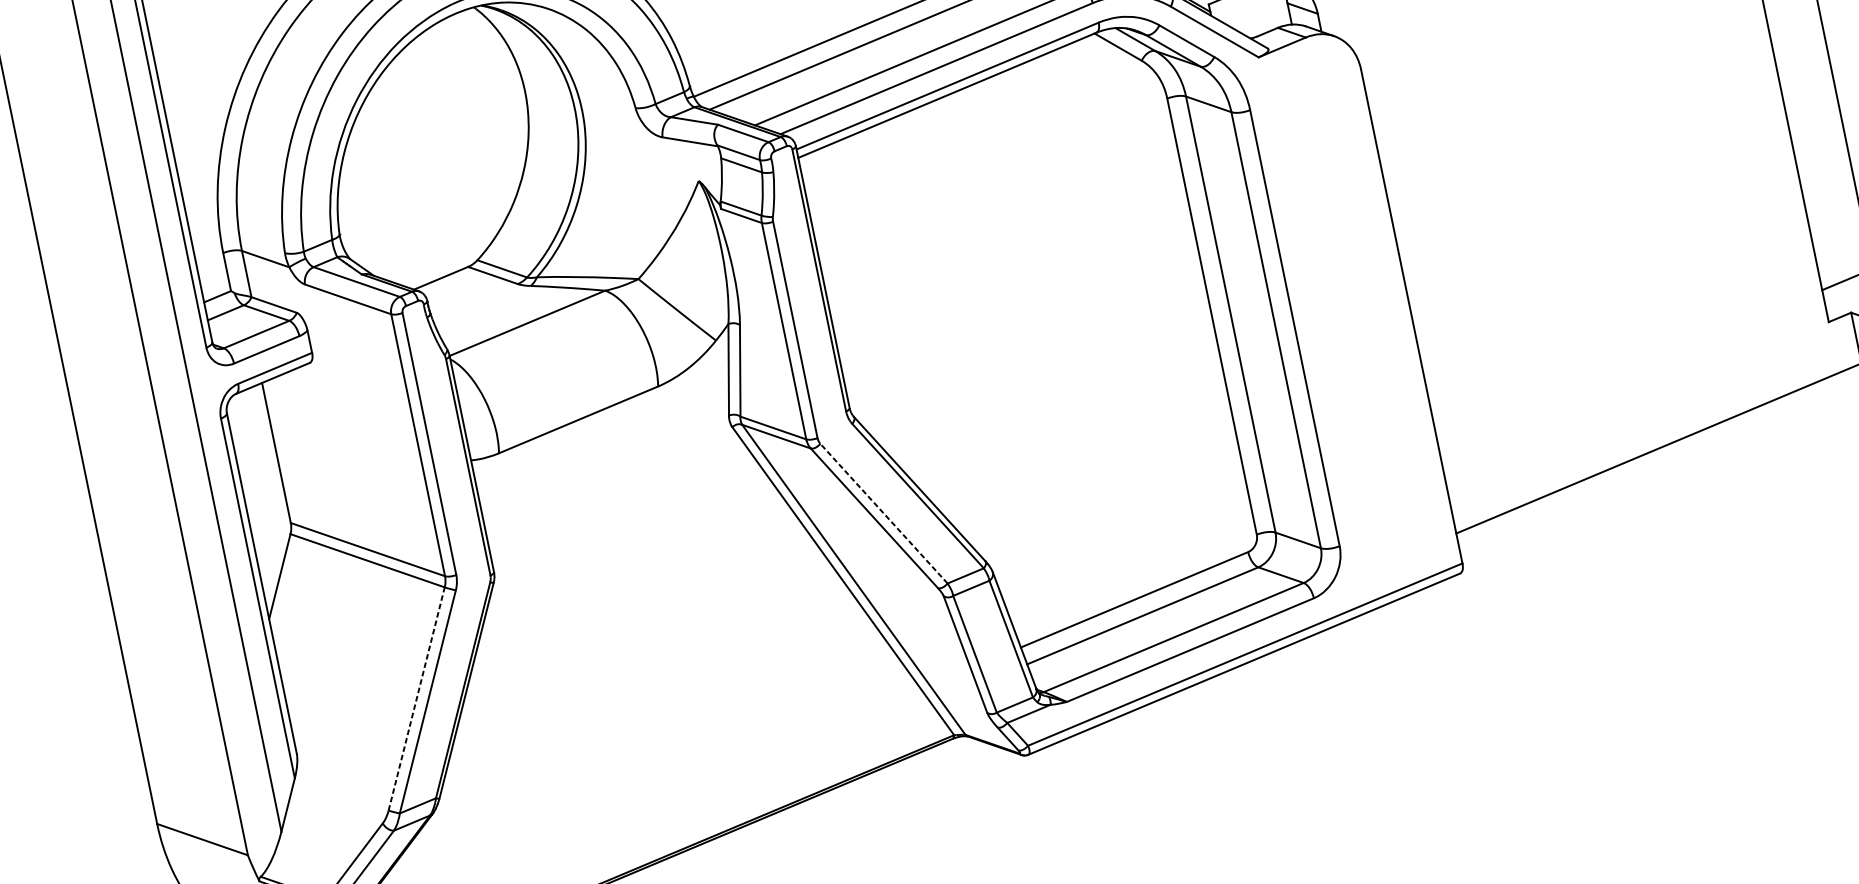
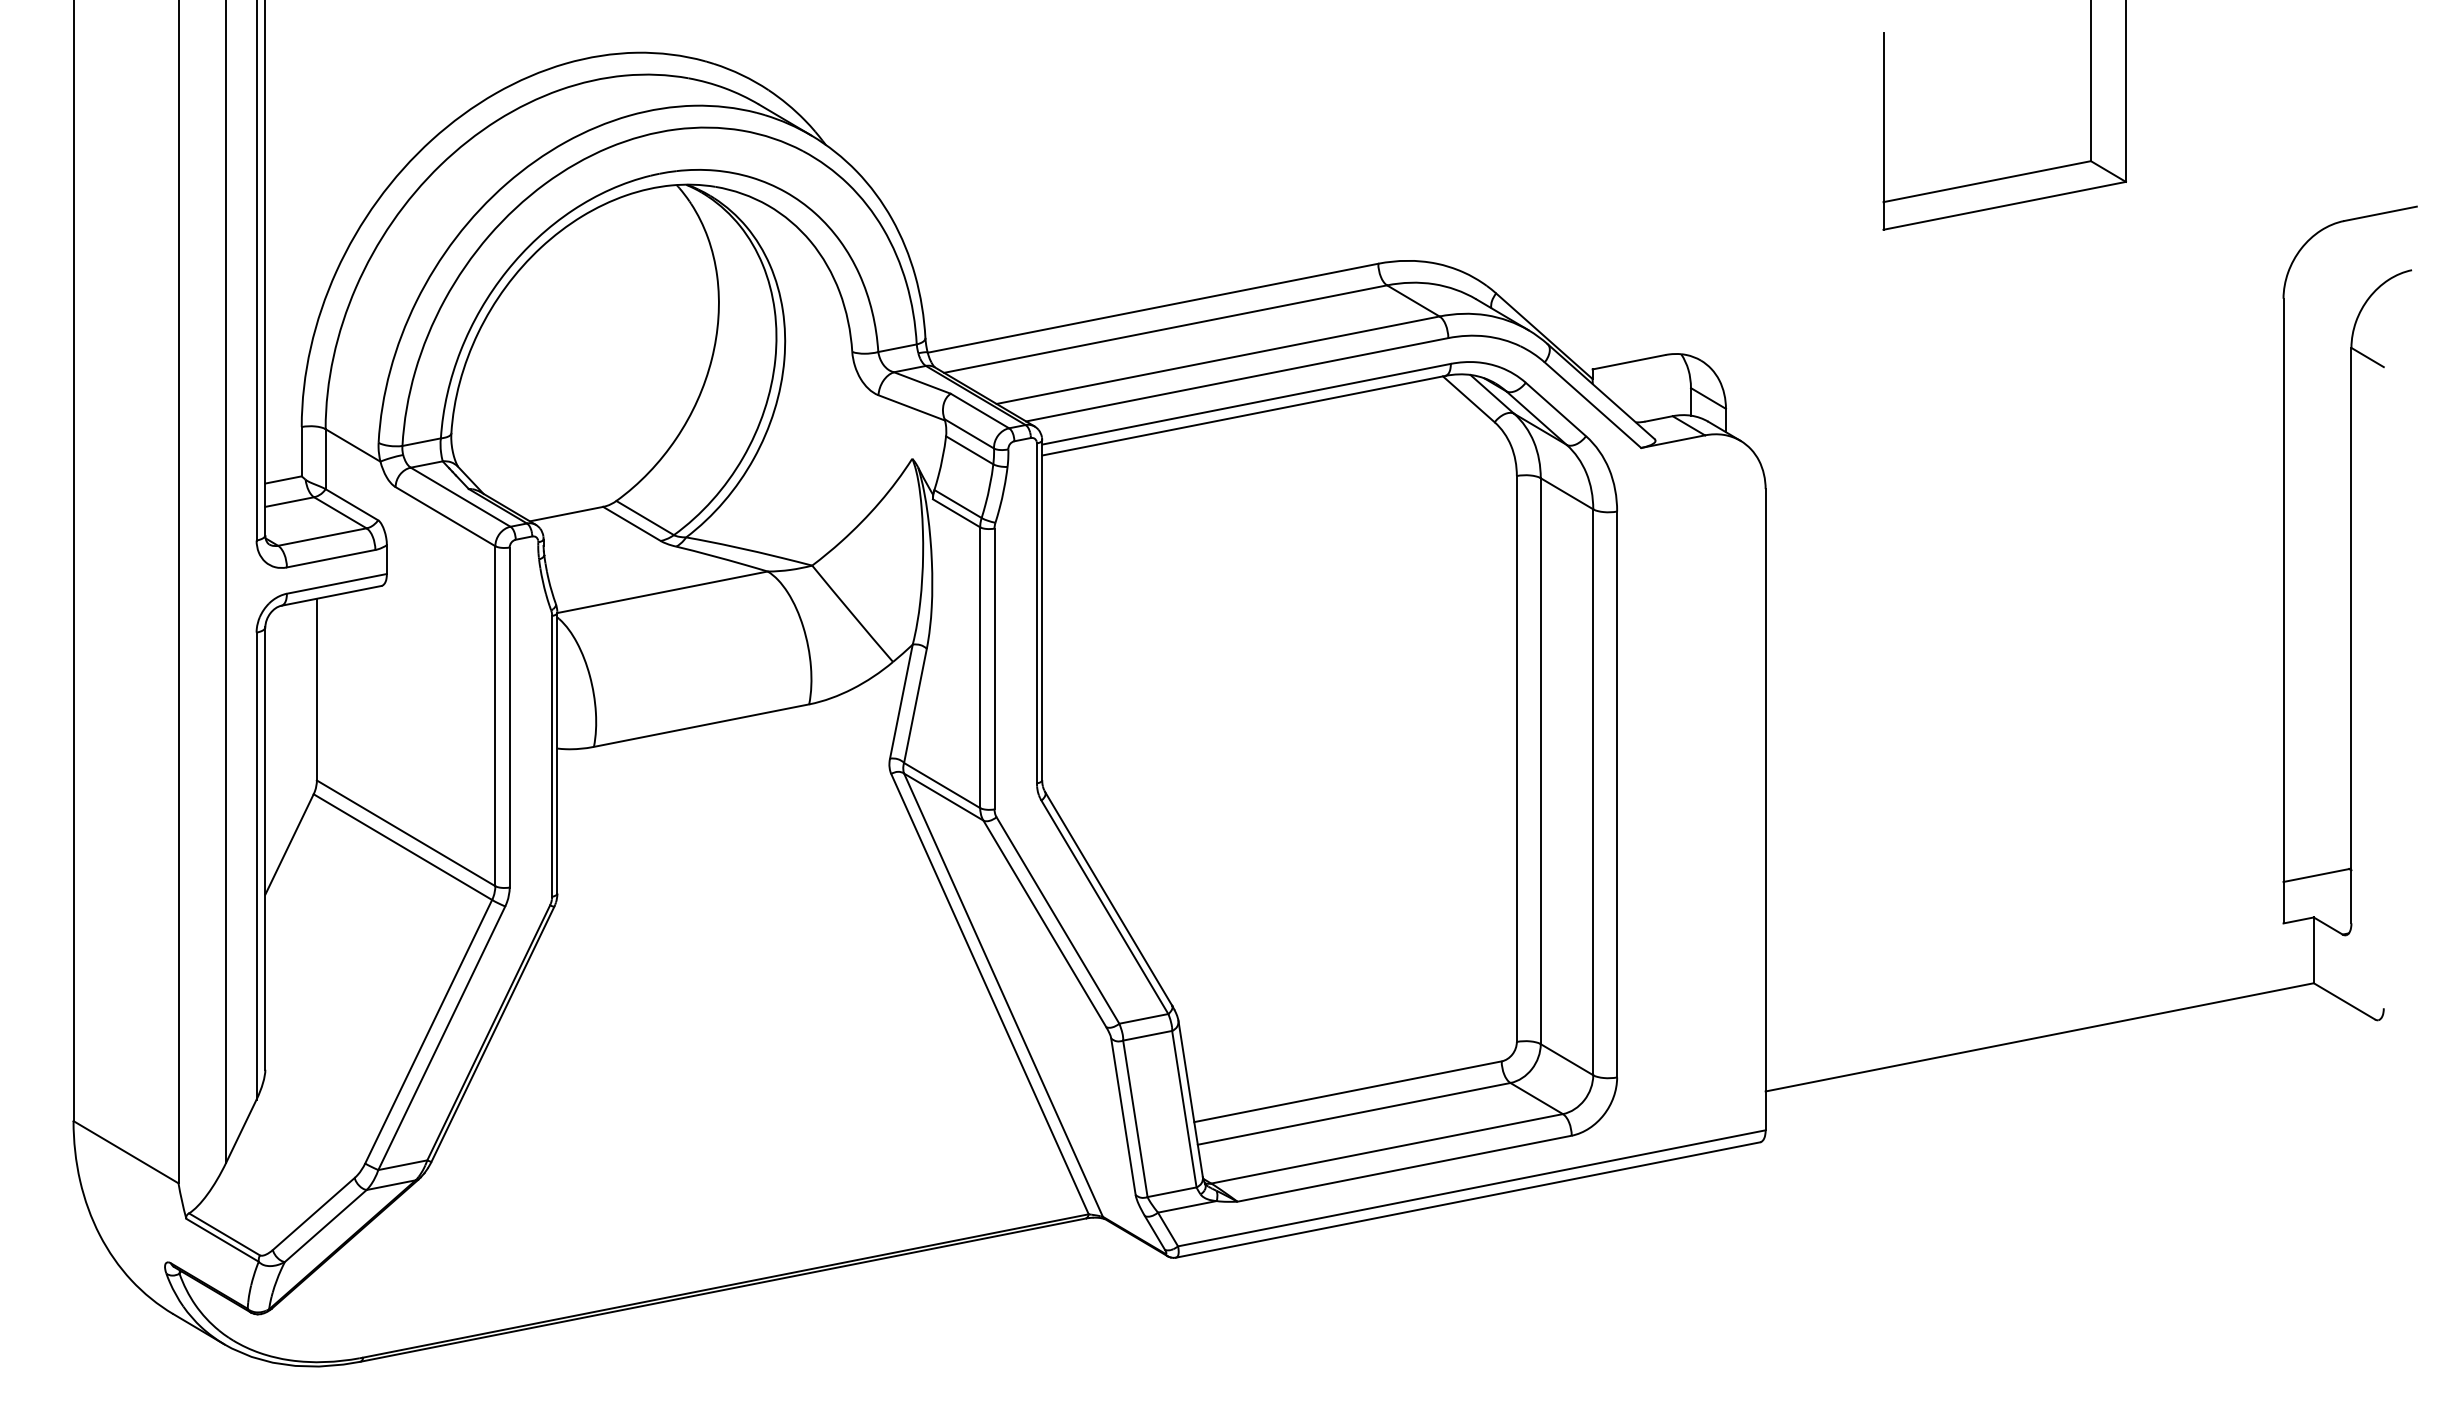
line: (883, 513) -> (1057, 920), dashed -> solid
line: (416, 698) -> (428, 1031), dashed -> solid

